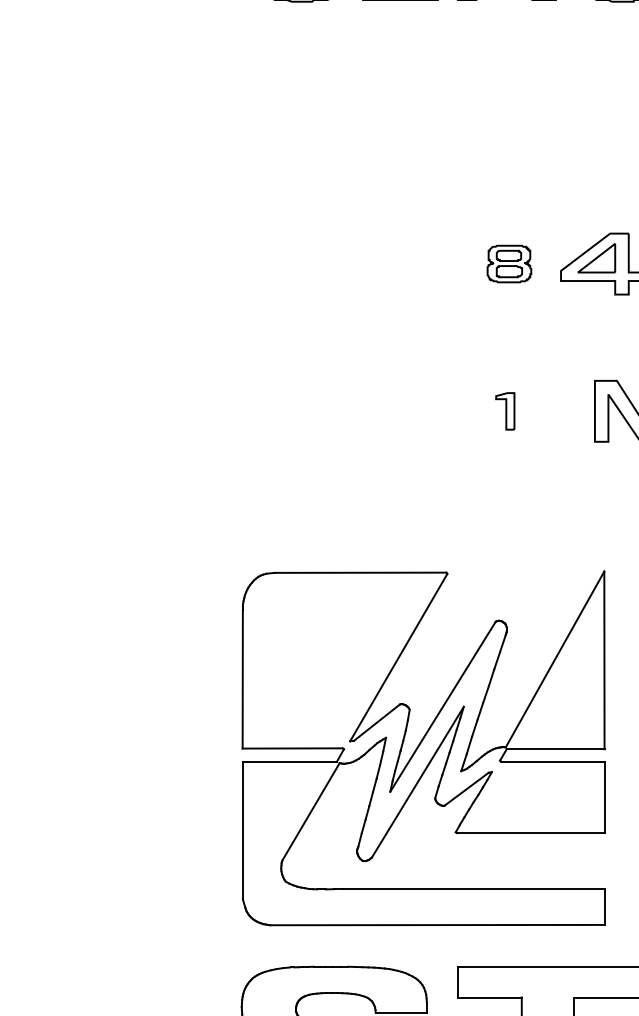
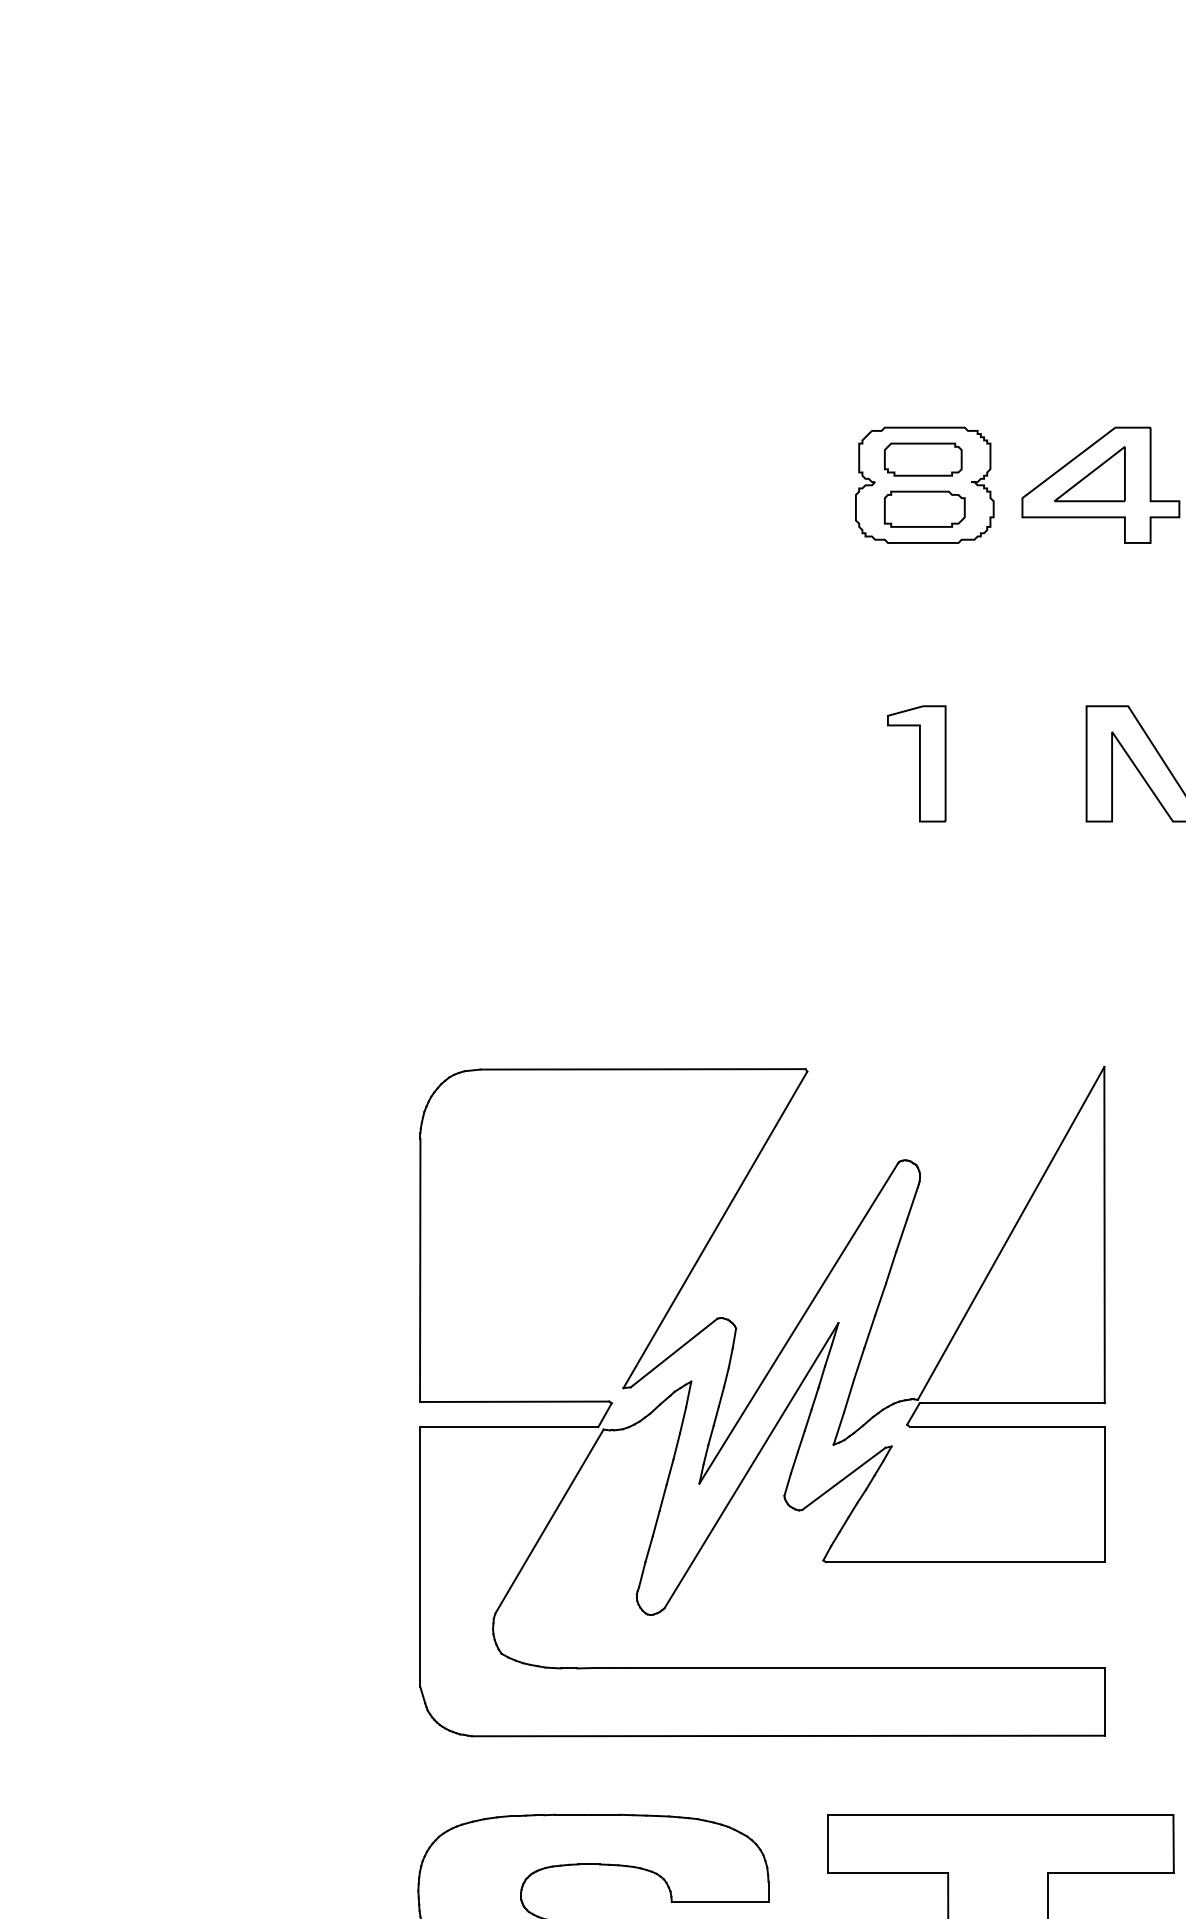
part: (509, 263) -> (924, 484), size x1.67
part: (505, 411) -> (917, 764), size x1.67

